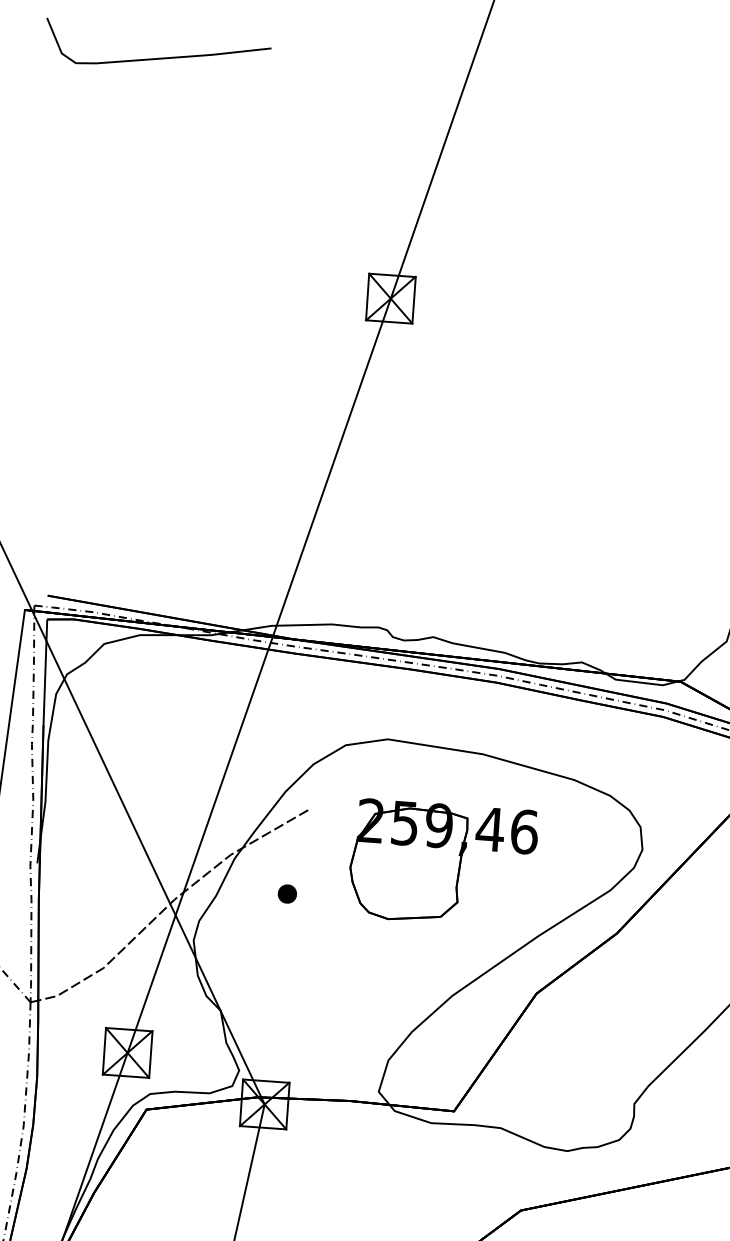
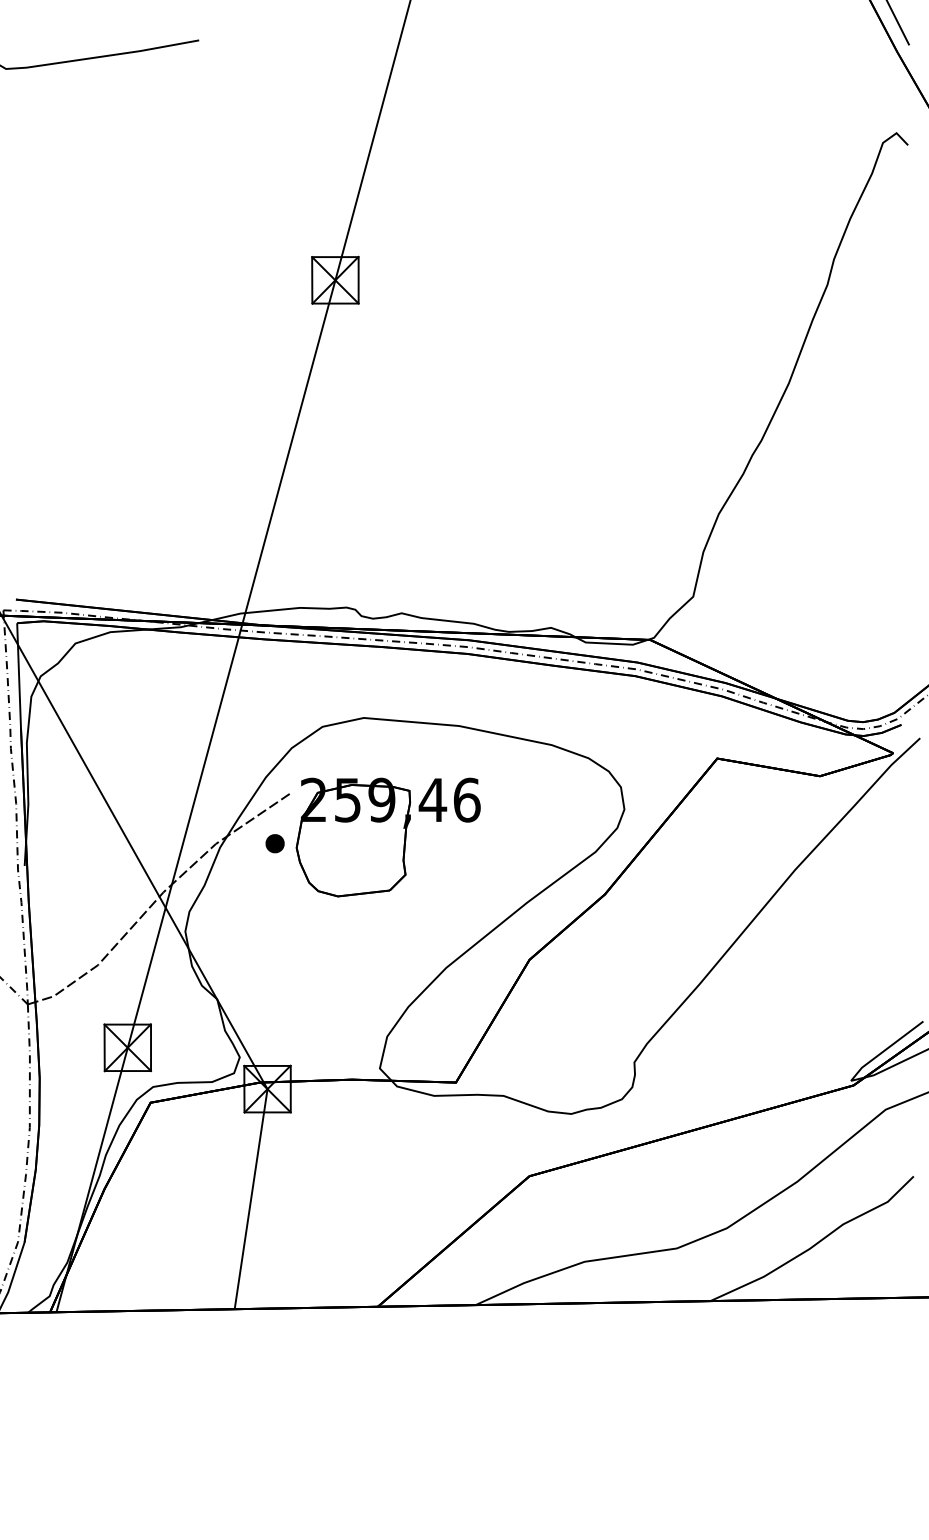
part: (442, 863) -> (387, 837), moved
part: (286, 893) -> (274, 843), moved

